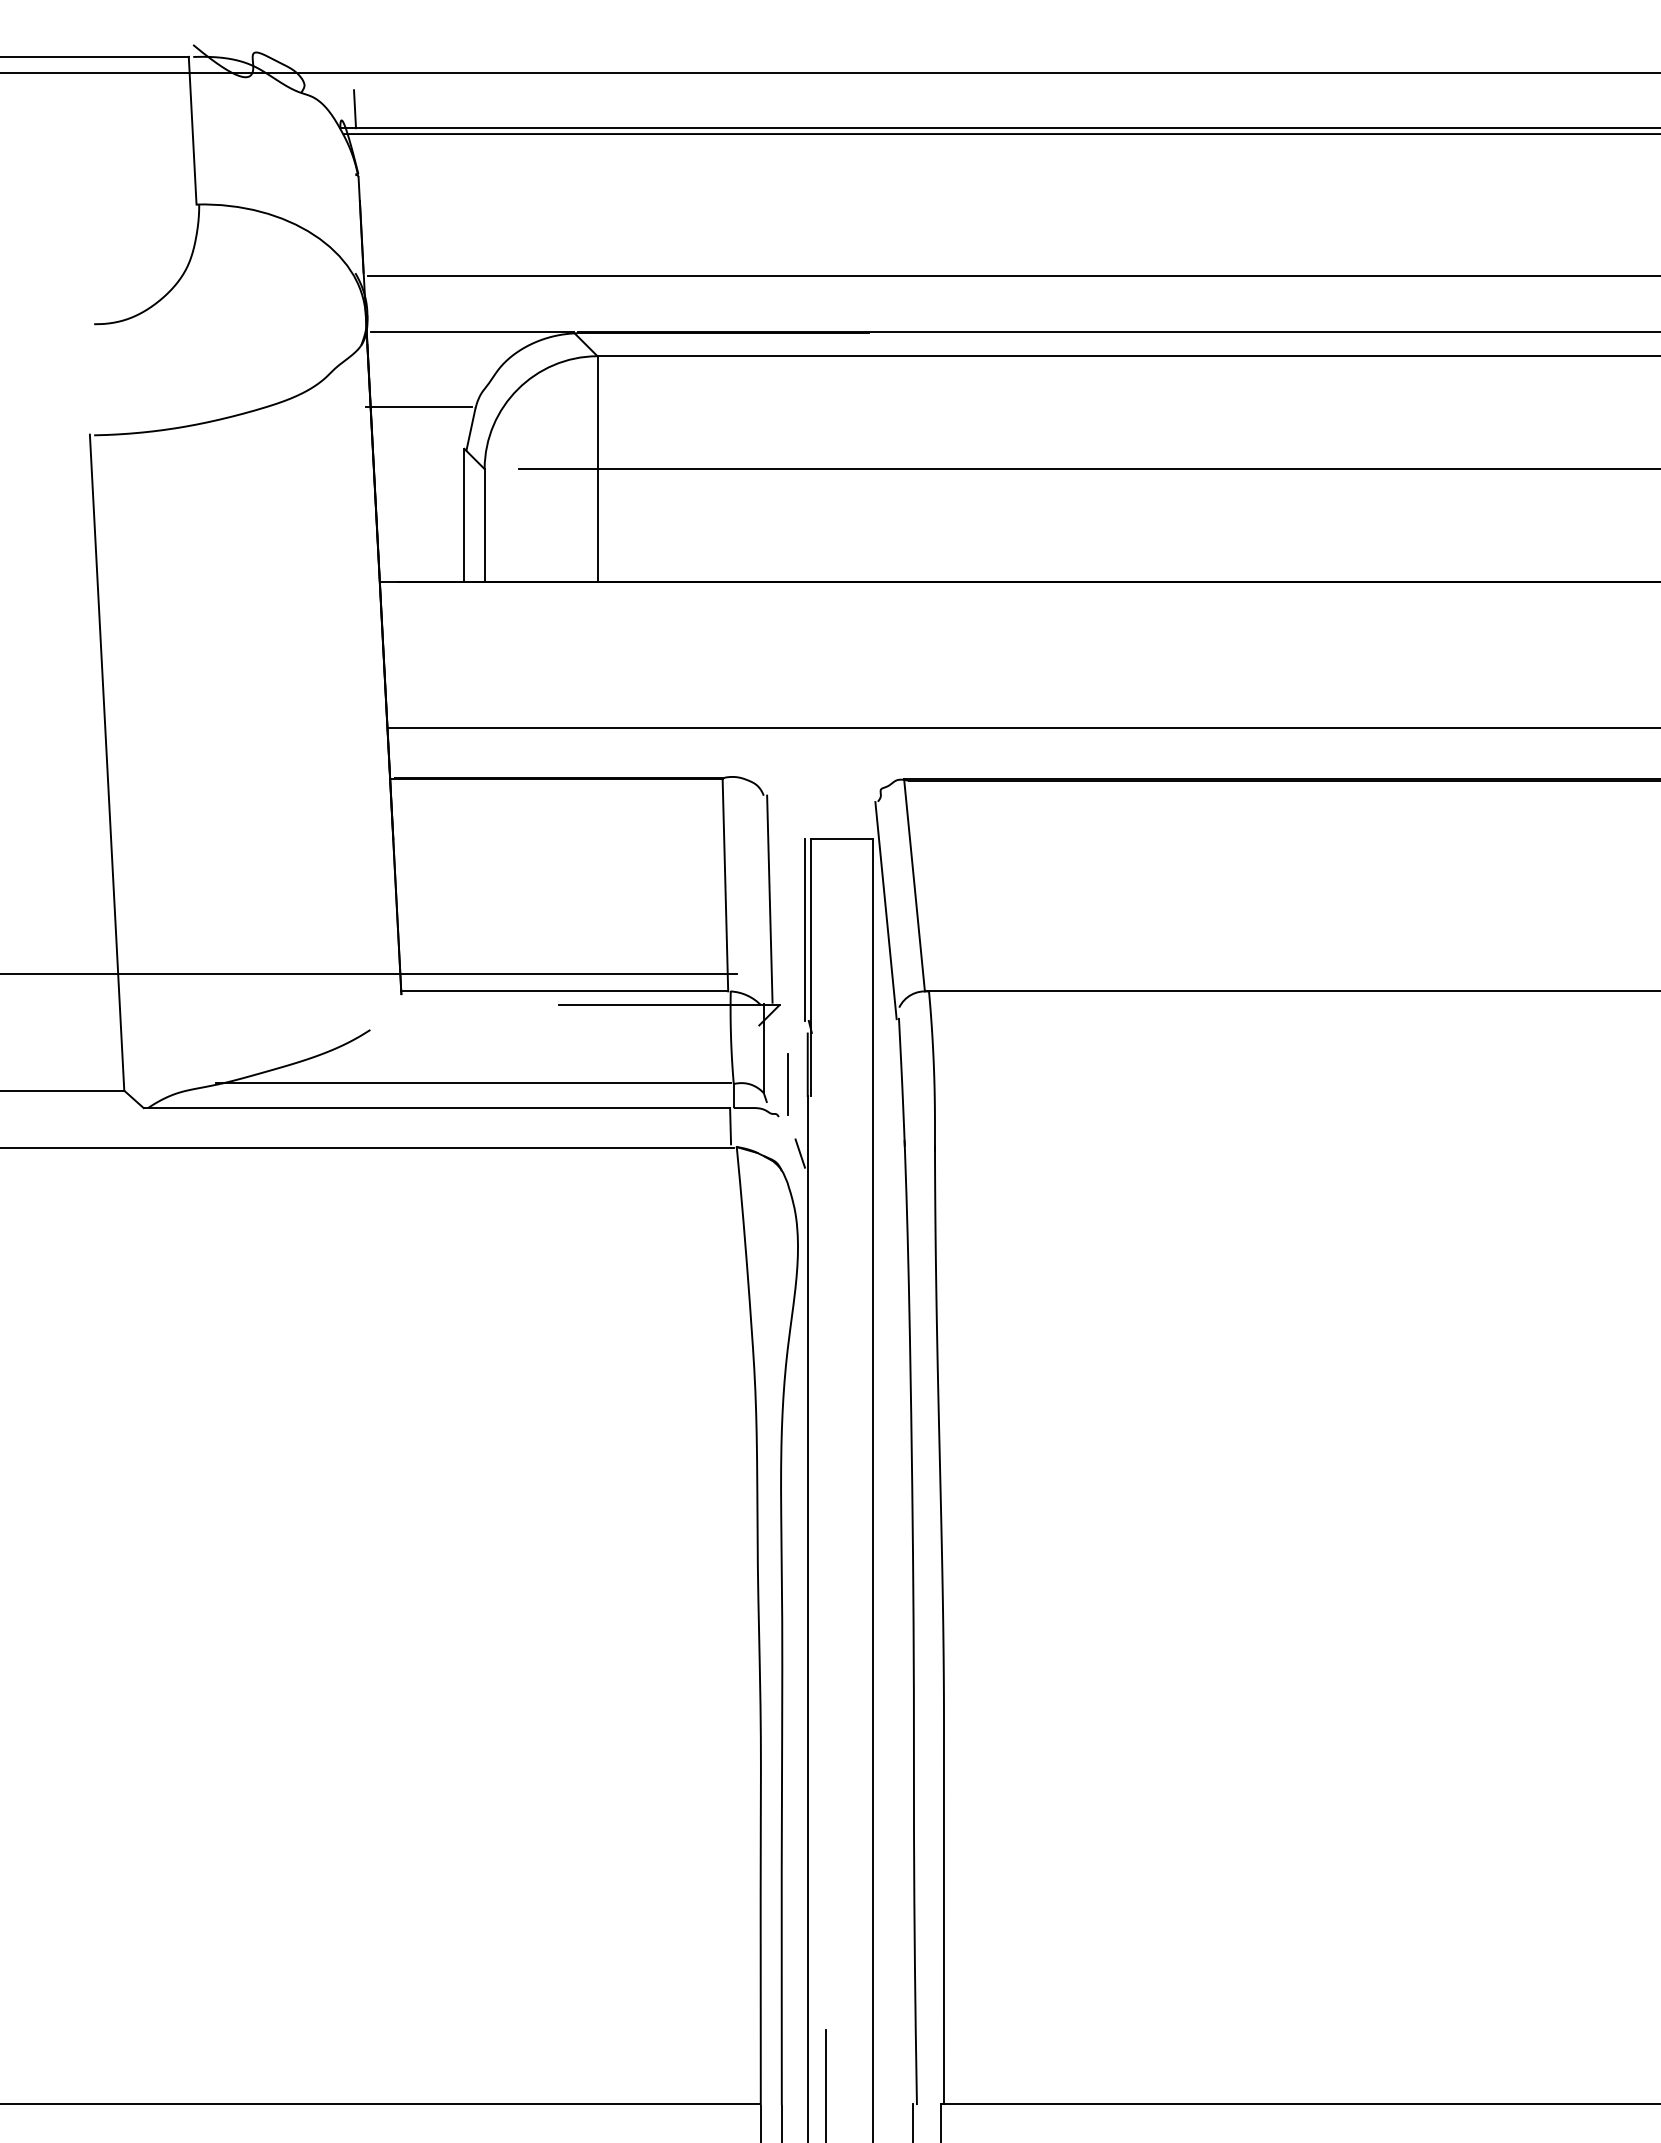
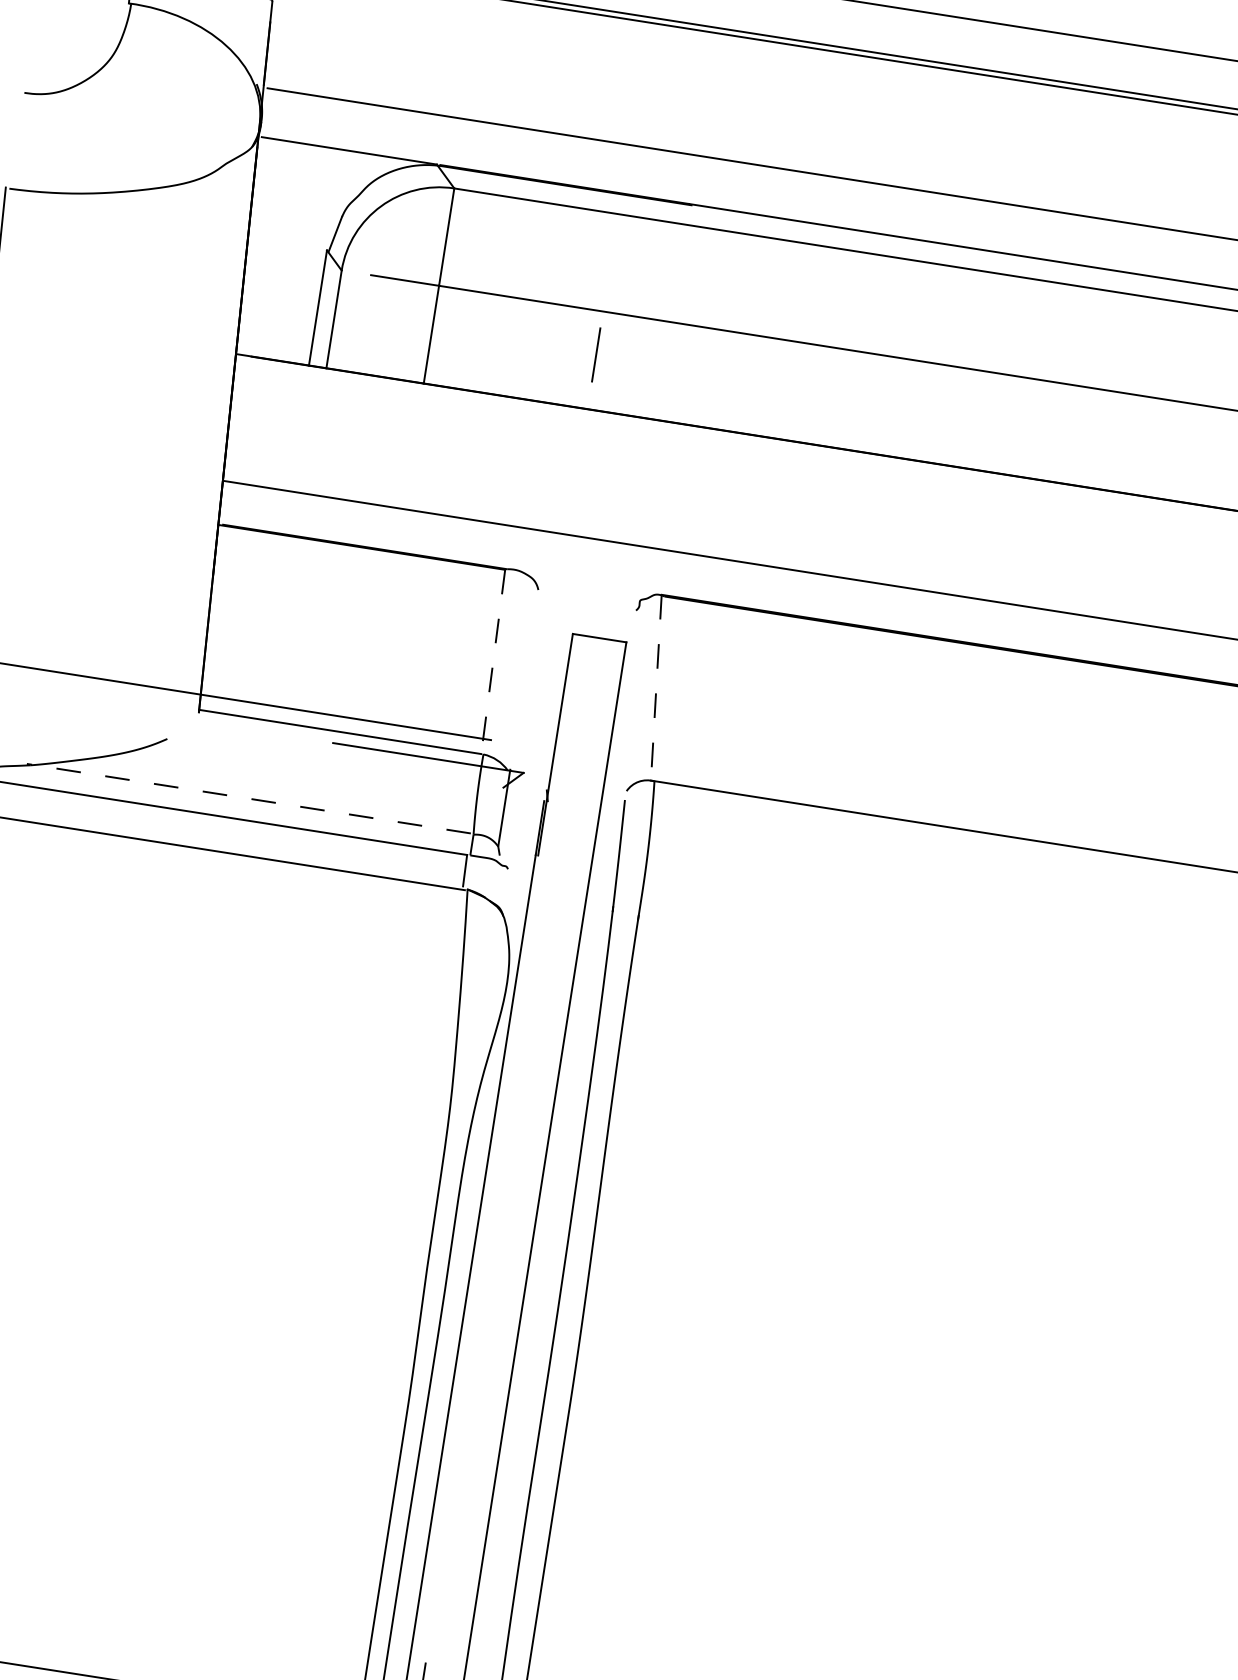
line: (419, 407) -> (293, 208), removed
line: (725, 885) -> (493, 662), solid -> dashed
line: (914, 885) -> (656, 687), solid -> dashed
line: (769, 898) -> (529, 679), removed
line: (885, 910) -> (627, 705), removed
line: (804, 930) -> (555, 711), removed
line: (472, 1083) -> (248, 798), solid -> dashed
line: (787, 1084) -> (596, 354), moved
line: (800, 1153) -> (521, 903), removed

